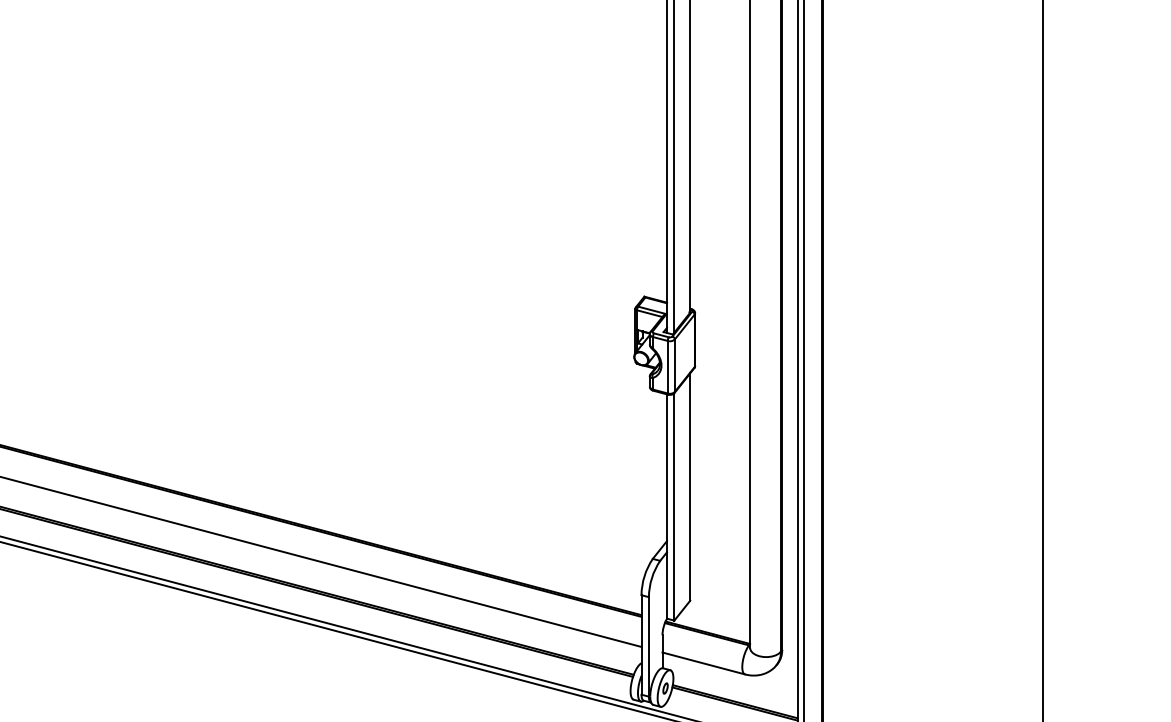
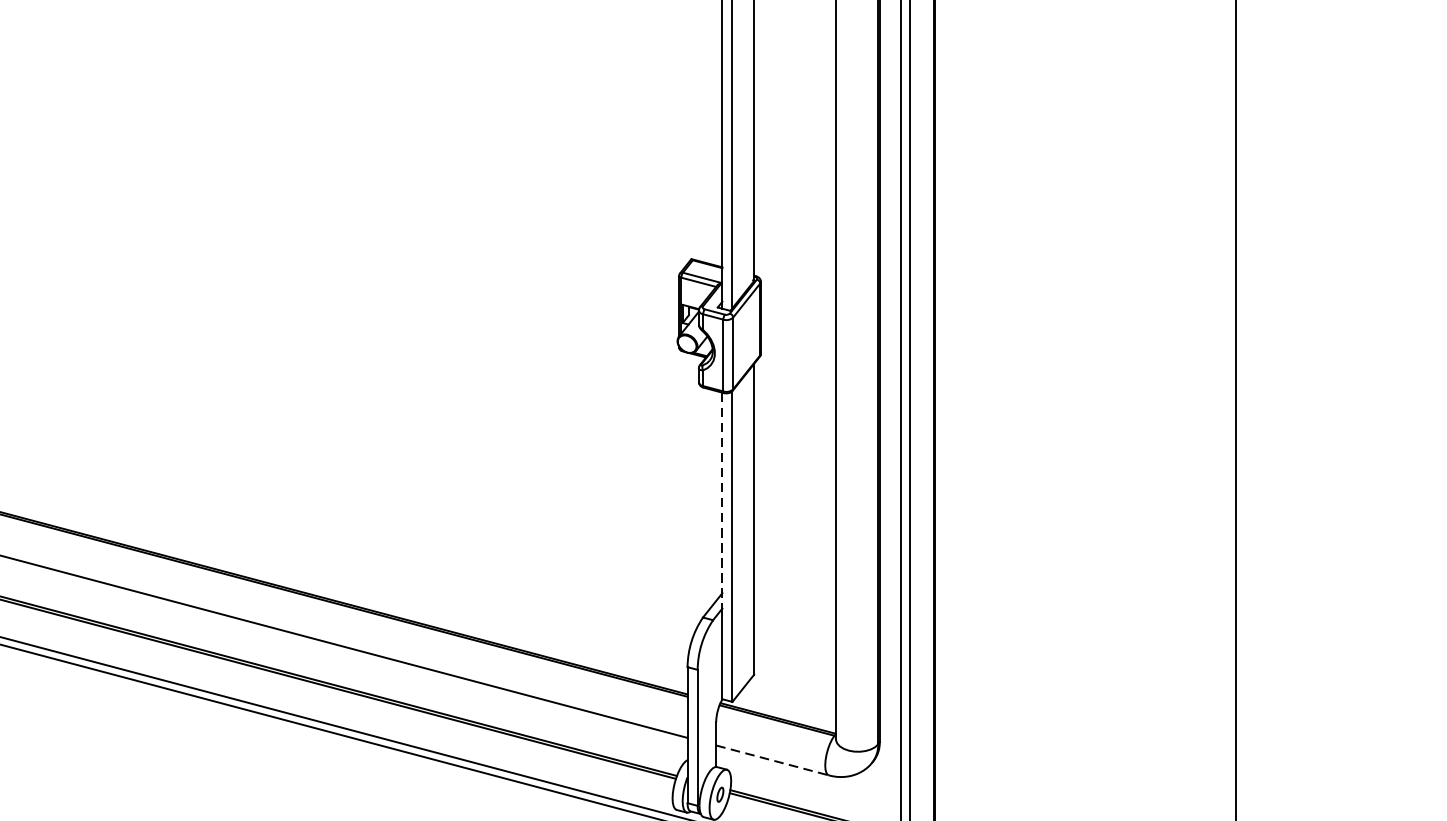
line: (667, 473) -> (723, 500), solid -> dashed
line: (703, 663) -> (772, 760), solid -> dashed

